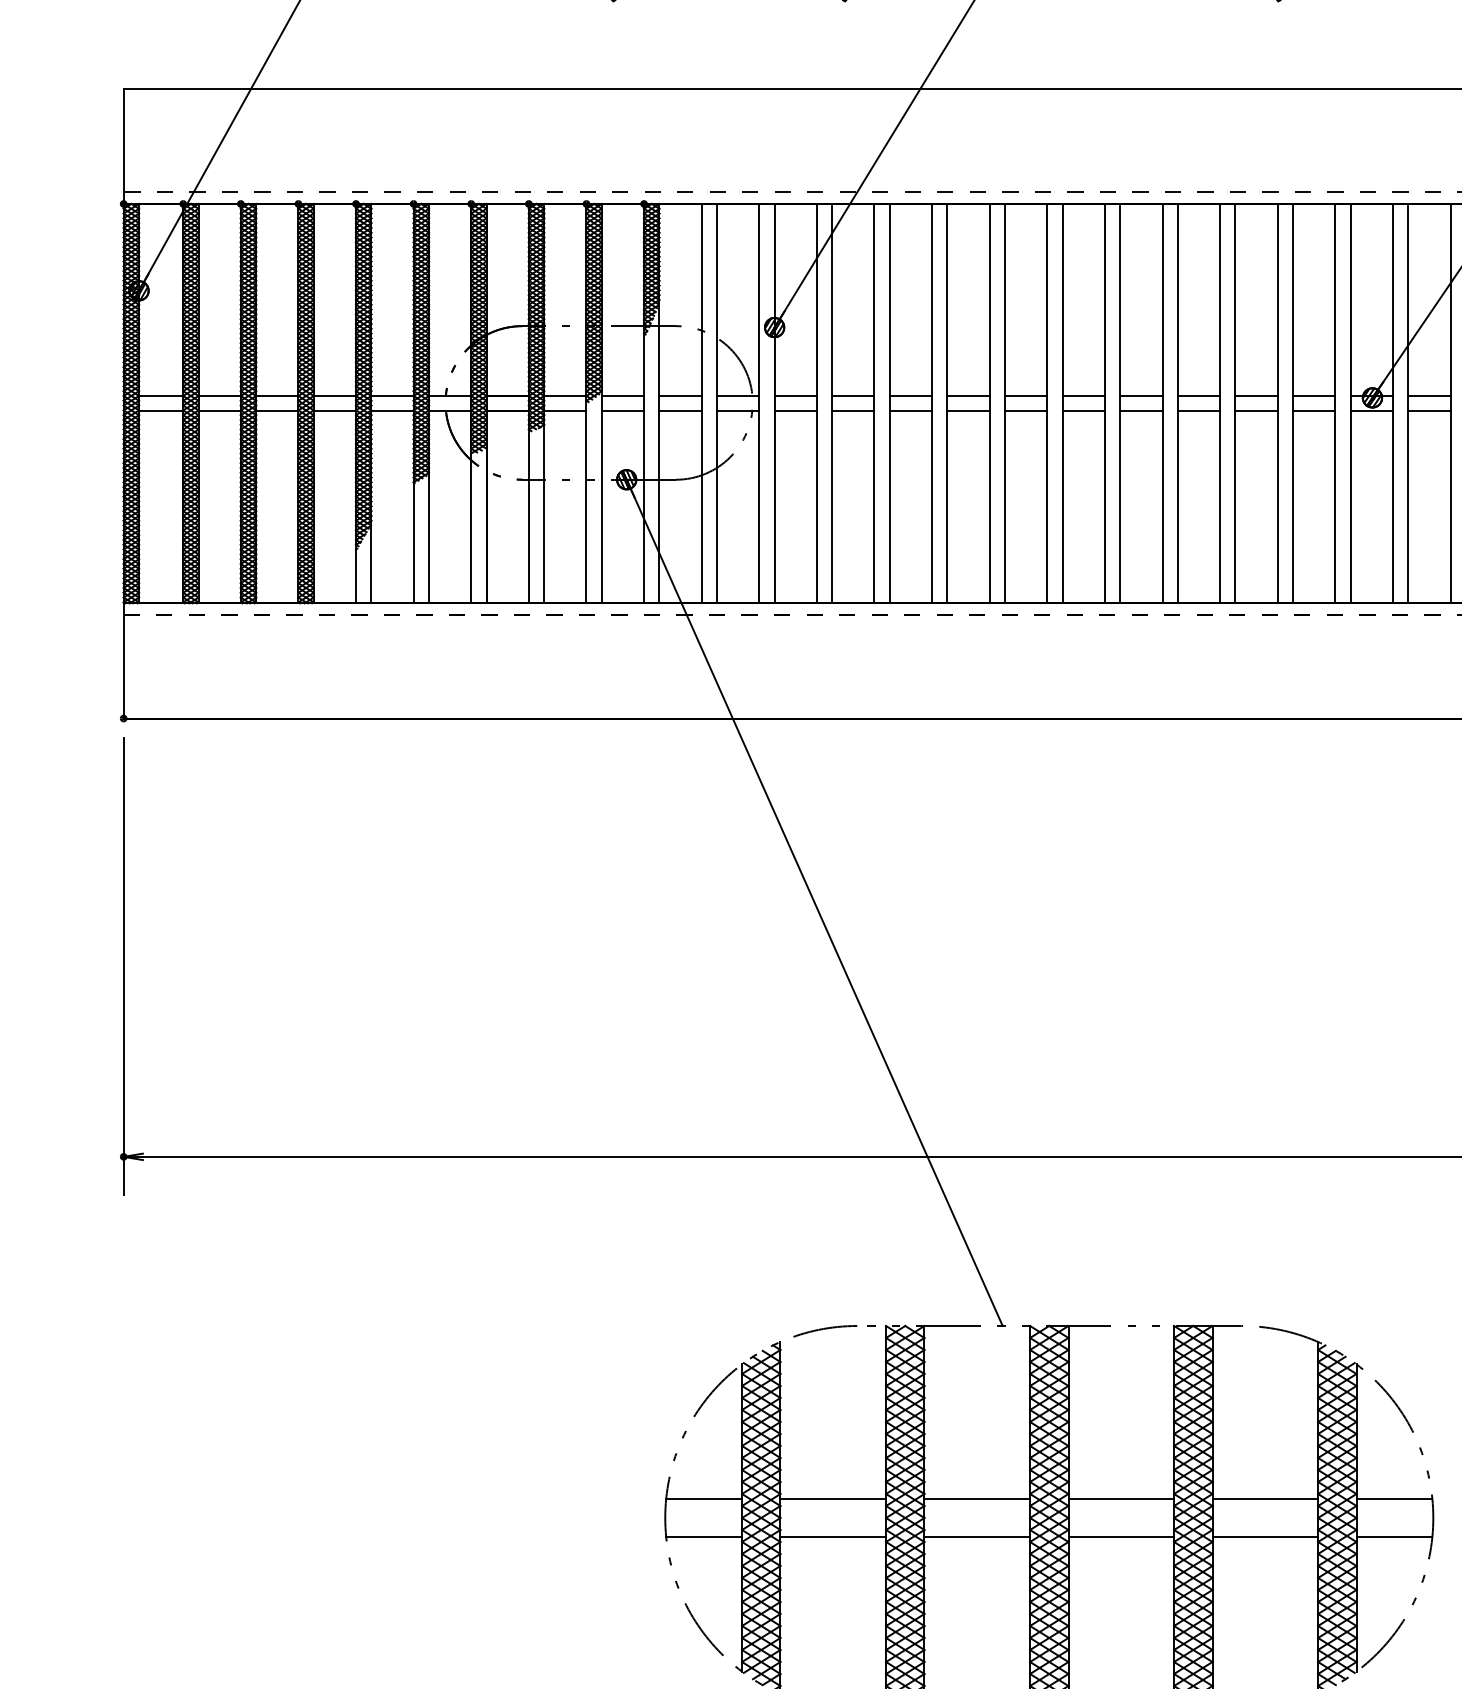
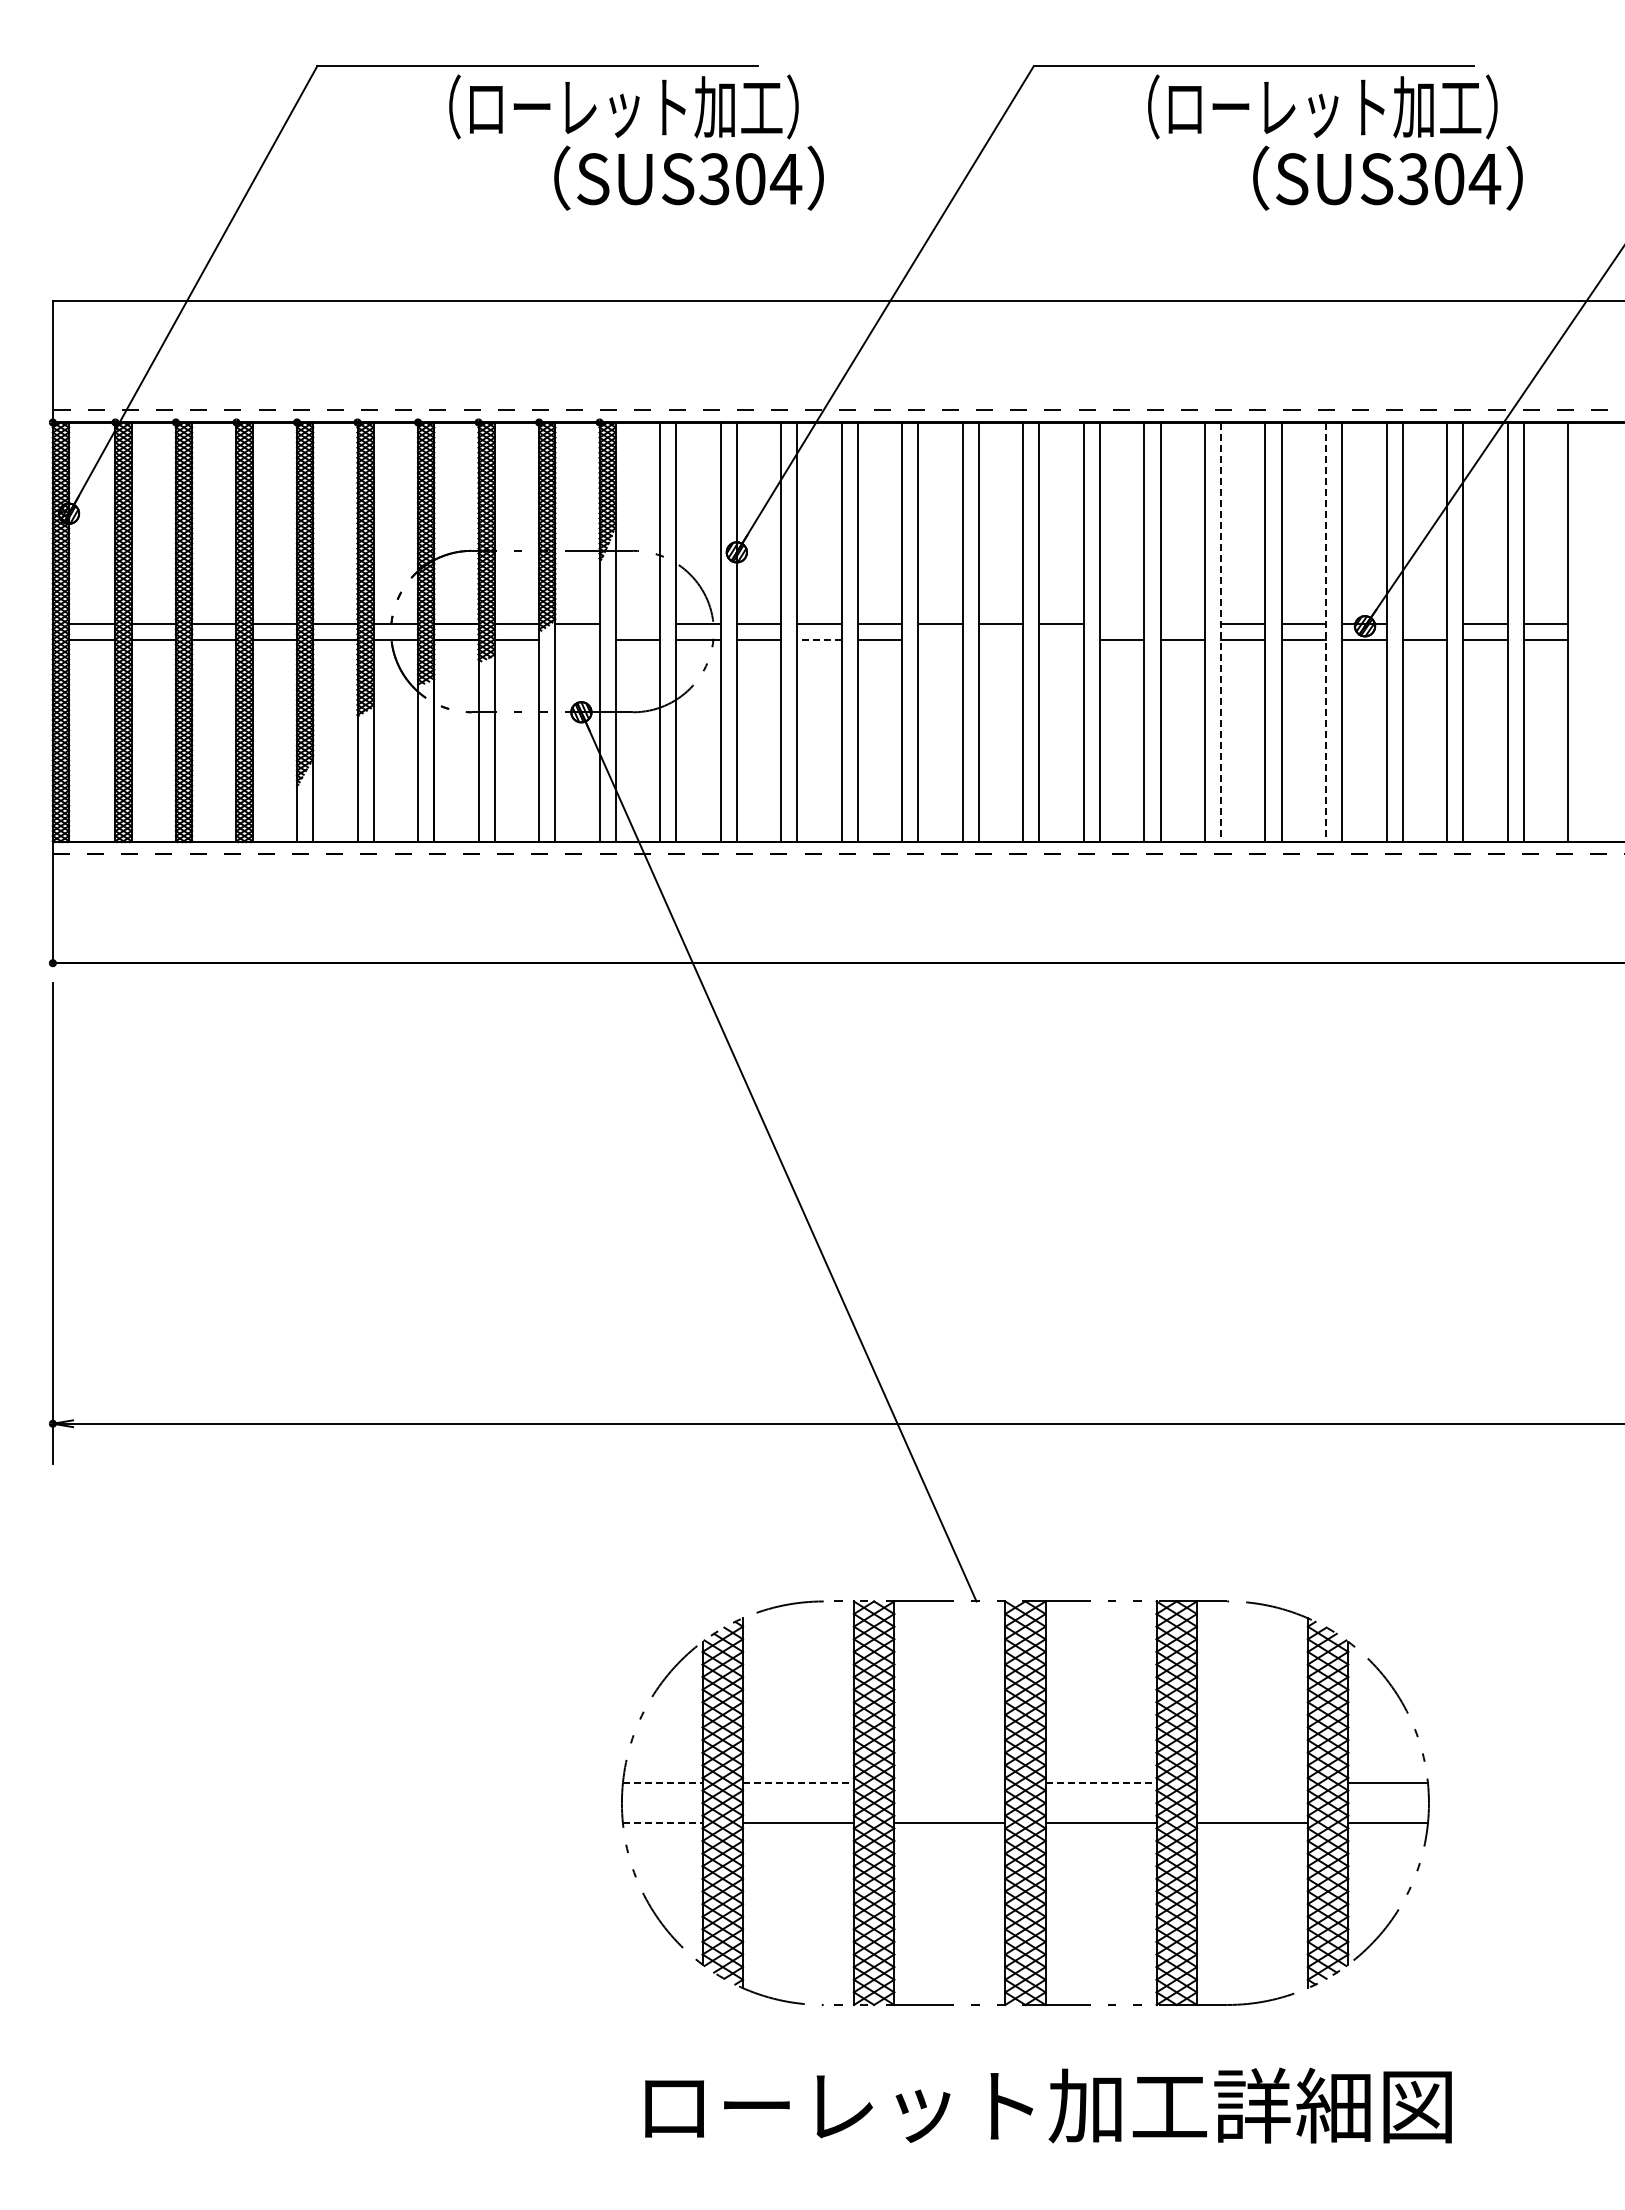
line: (680, 396) -> (637, 624), removed
line: (1141, 396) -> (1122, 624), removed
line: (1198, 396) -> (1182, 624), removed
line: (1429, 396) -> (1424, 624), removed
line: (1235, 403) -> (1221, 632), solid -> dashed
line: (1334, 403) -> (1325, 632), solid -> dashed
line: (622, 411) -> (577, 640), removed
line: (853, 411) -> (819, 640), solid -> dashed
line: (968, 411) -> (940, 640), removed
line: (1025, 411) -> (1000, 640), removed
line: (1083, 411) -> (1061, 640), removed
line: (703, 1499) -> (662, 1783), solid -> dashed
line: (833, 1499) -> (798, 1783), solid -> dashed
line: (977, 1499) -> (949, 1783), removed
line: (1121, 1499) -> (1101, 1783), solid -> dashed
line: (1264, 1499) -> (1251, 1783), removed
line: (703, 1537) -> (662, 1823), solid -> dashed

